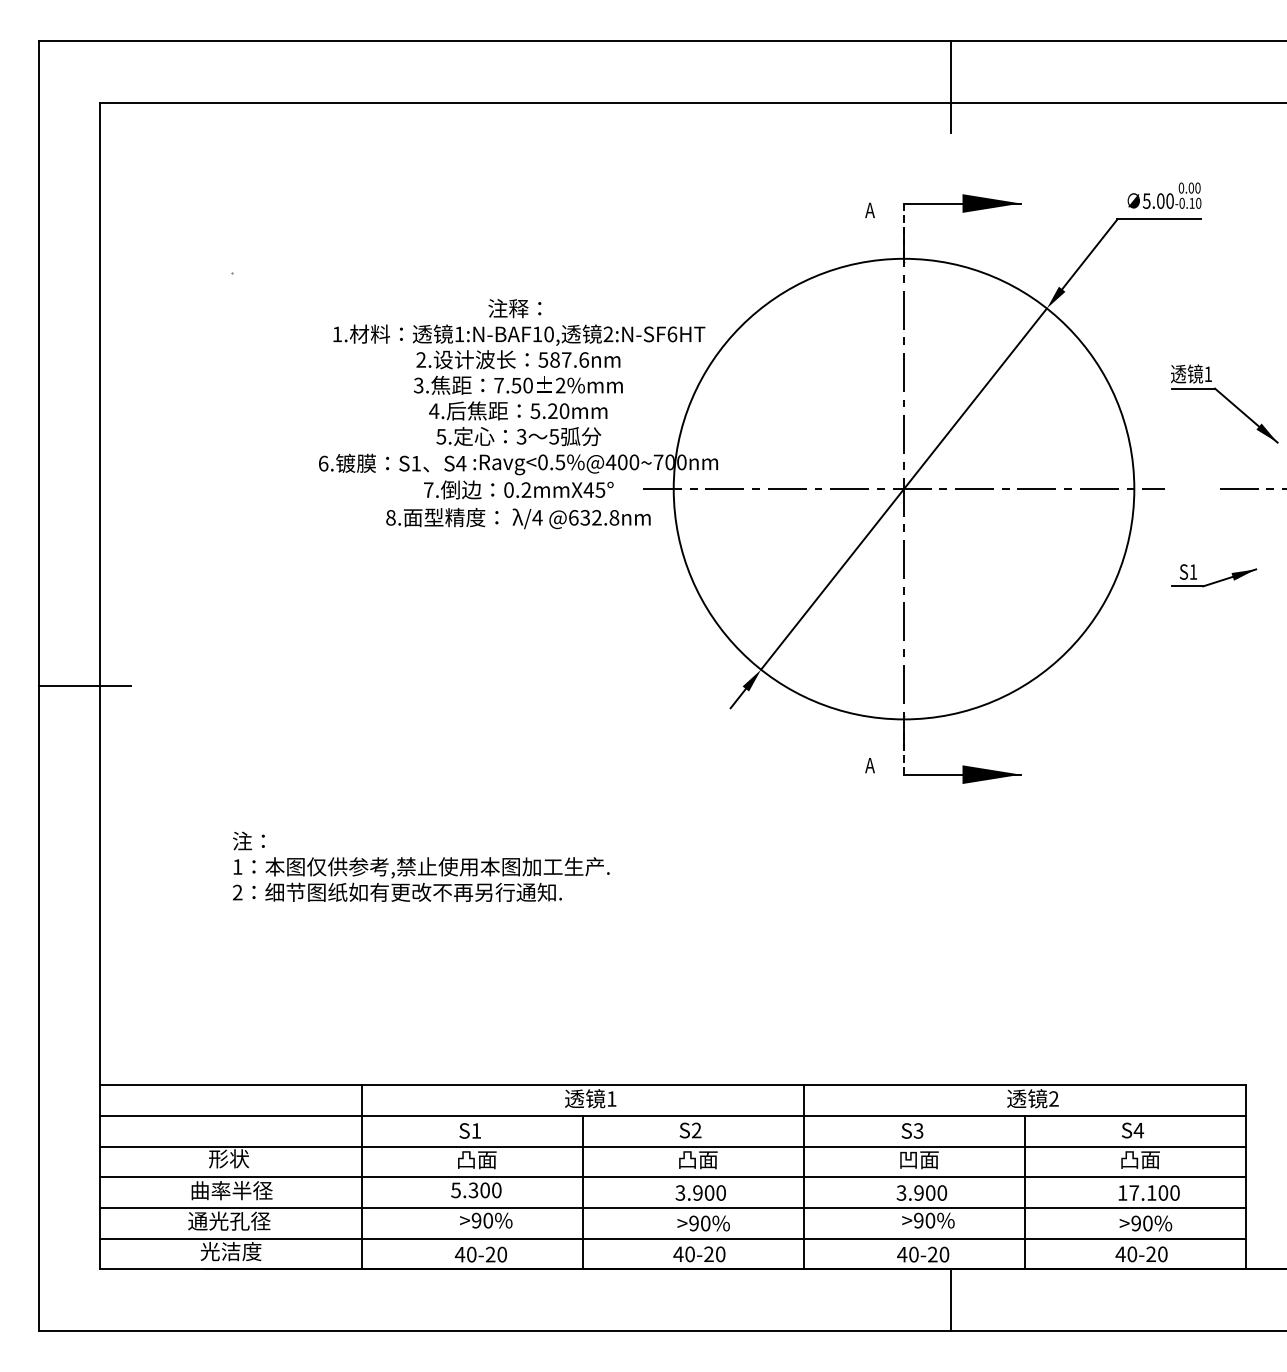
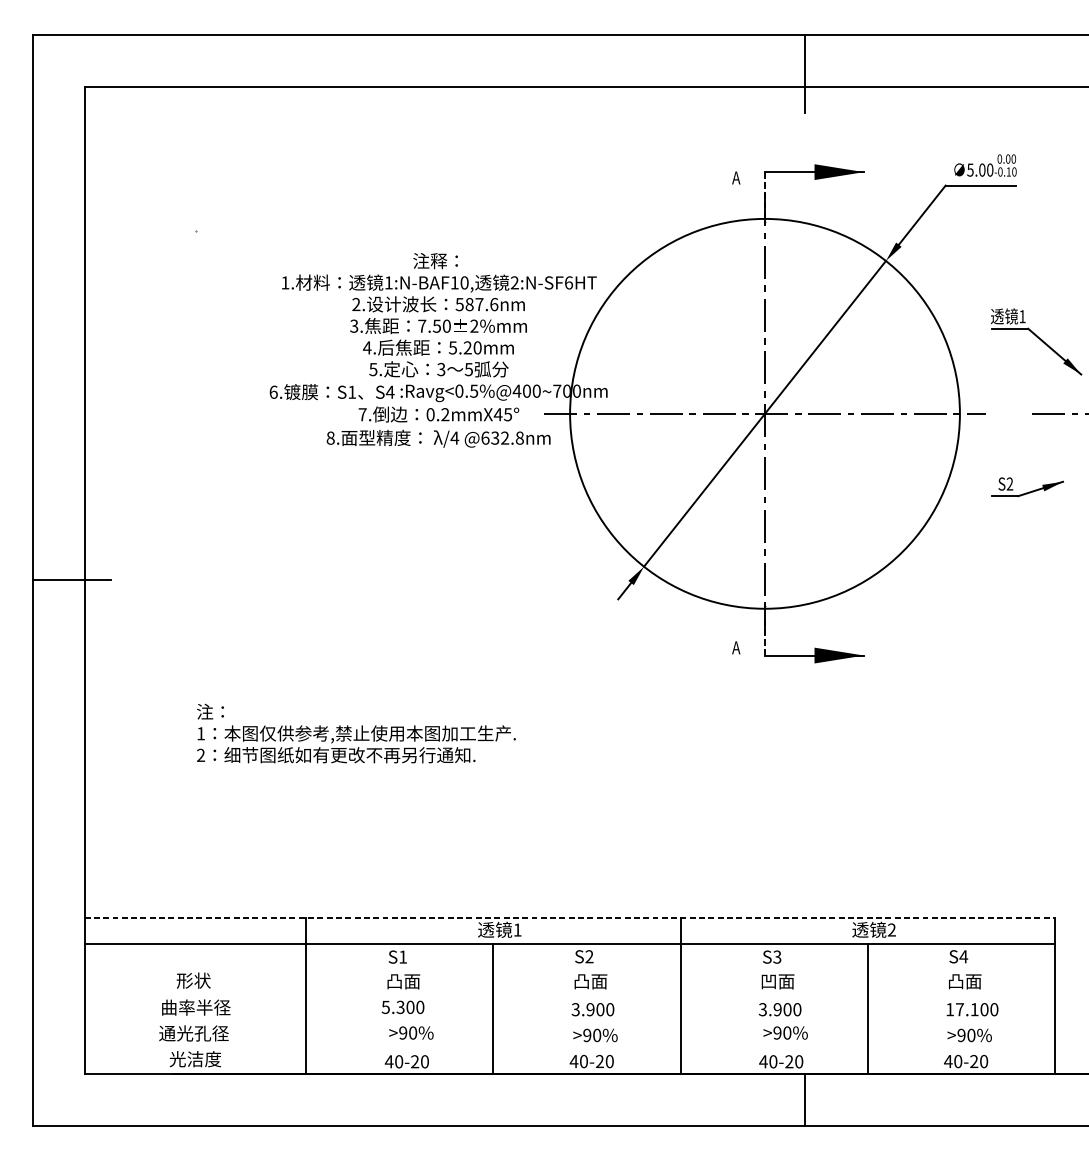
text: (1193, 571) -> (1010, 483), S1 -> S2
line: (673, 1085) -> (569, 918), solid -> dashed
line: (673, 1146) -> (569, 970), removed
line: (673, 1177) -> (569, 996), removed
line: (673, 1208) -> (569, 1022), removed
line: (673, 1238) -> (569, 1048), removed

